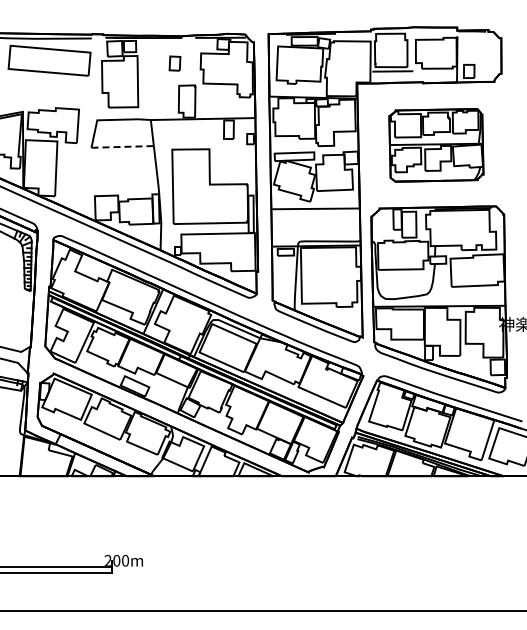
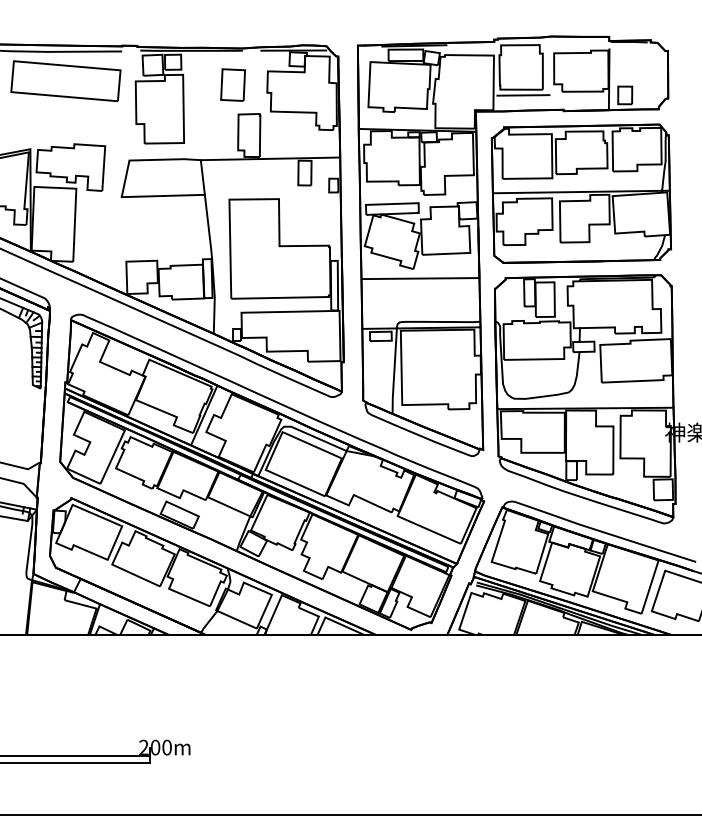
part: (174, 63) -> (232, 84), size x1.67
part: (436, 145) -> (581, 194), size x1.43
line: (123, 146) -> (164, 195), dashed -> solid

